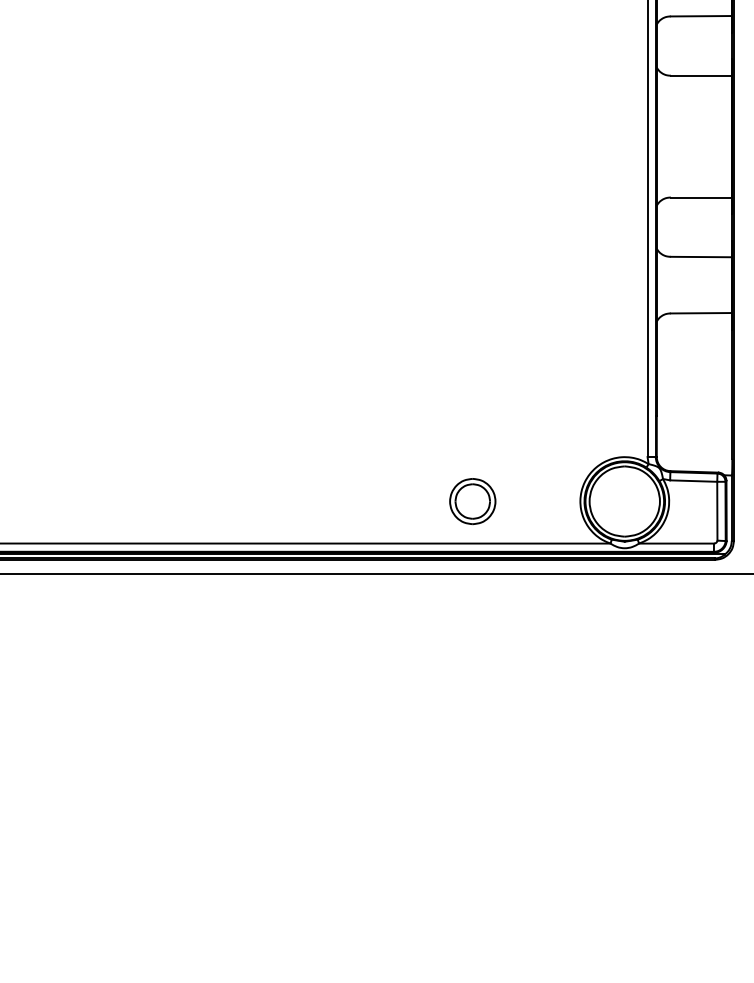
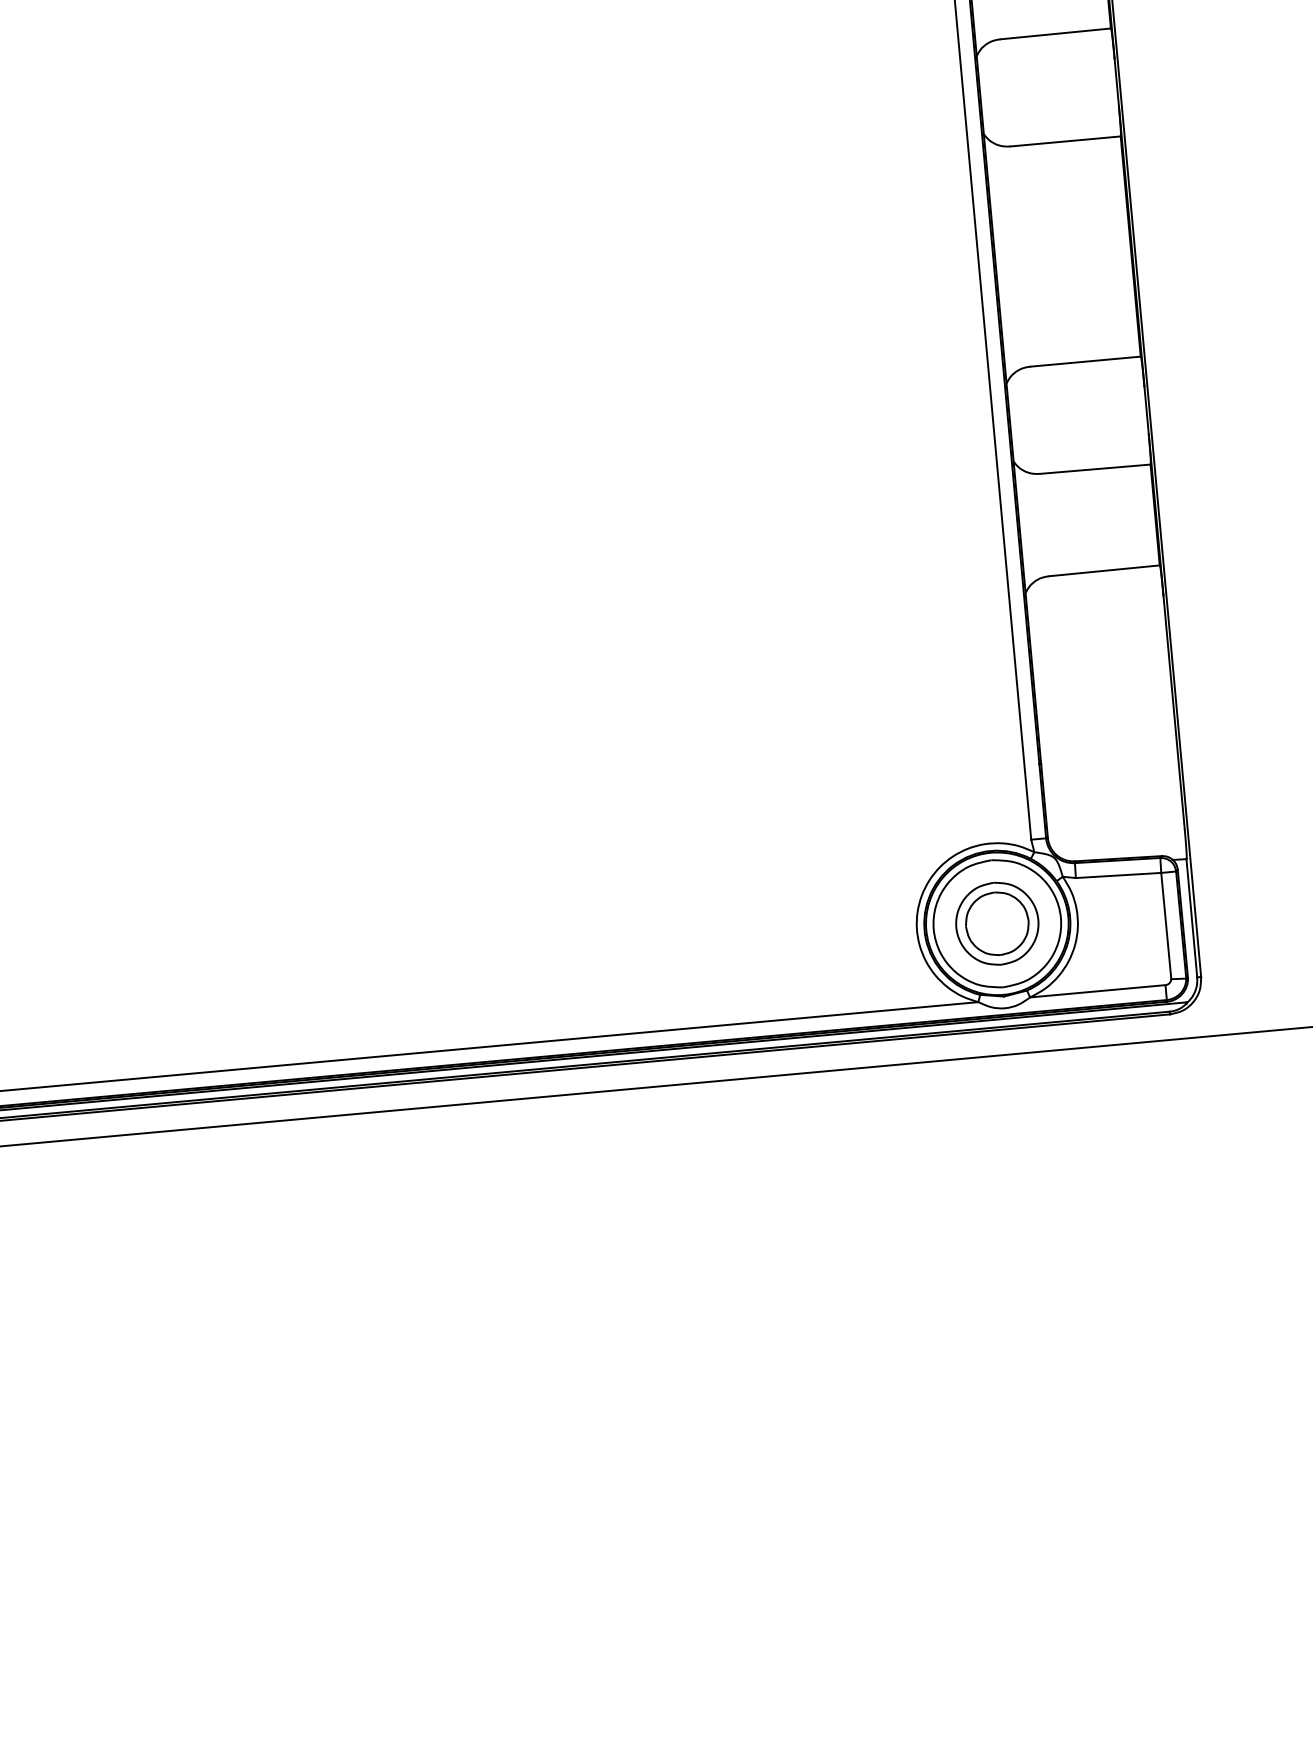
part: (472, 501) -> (996, 923), moved

